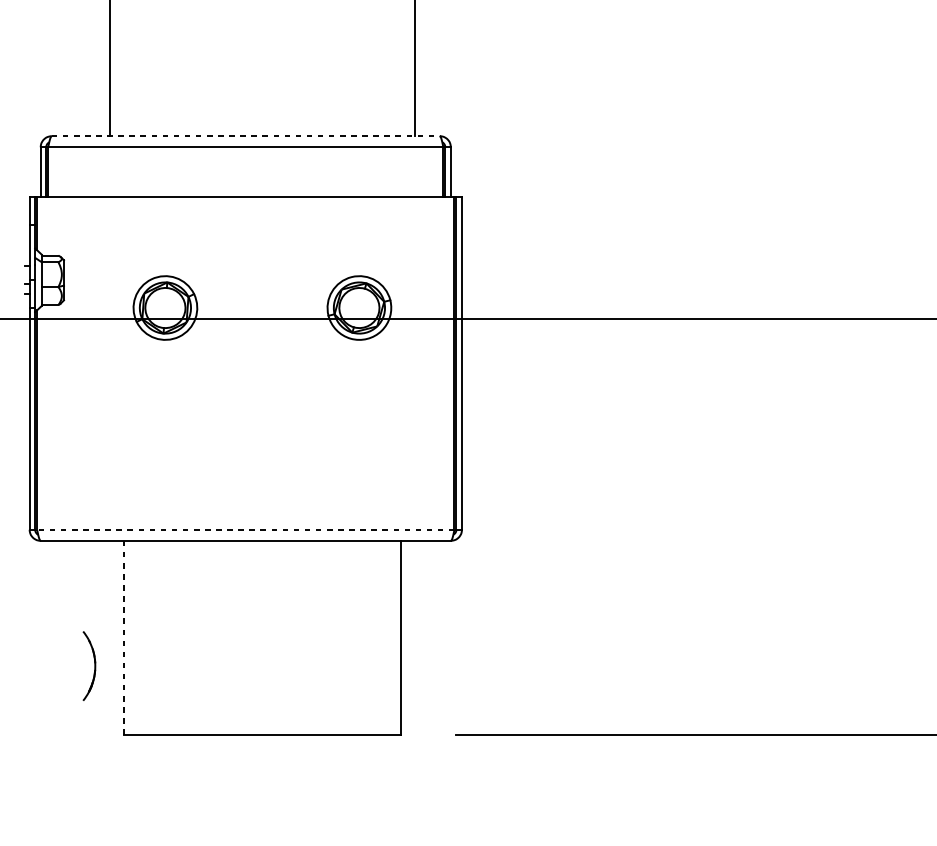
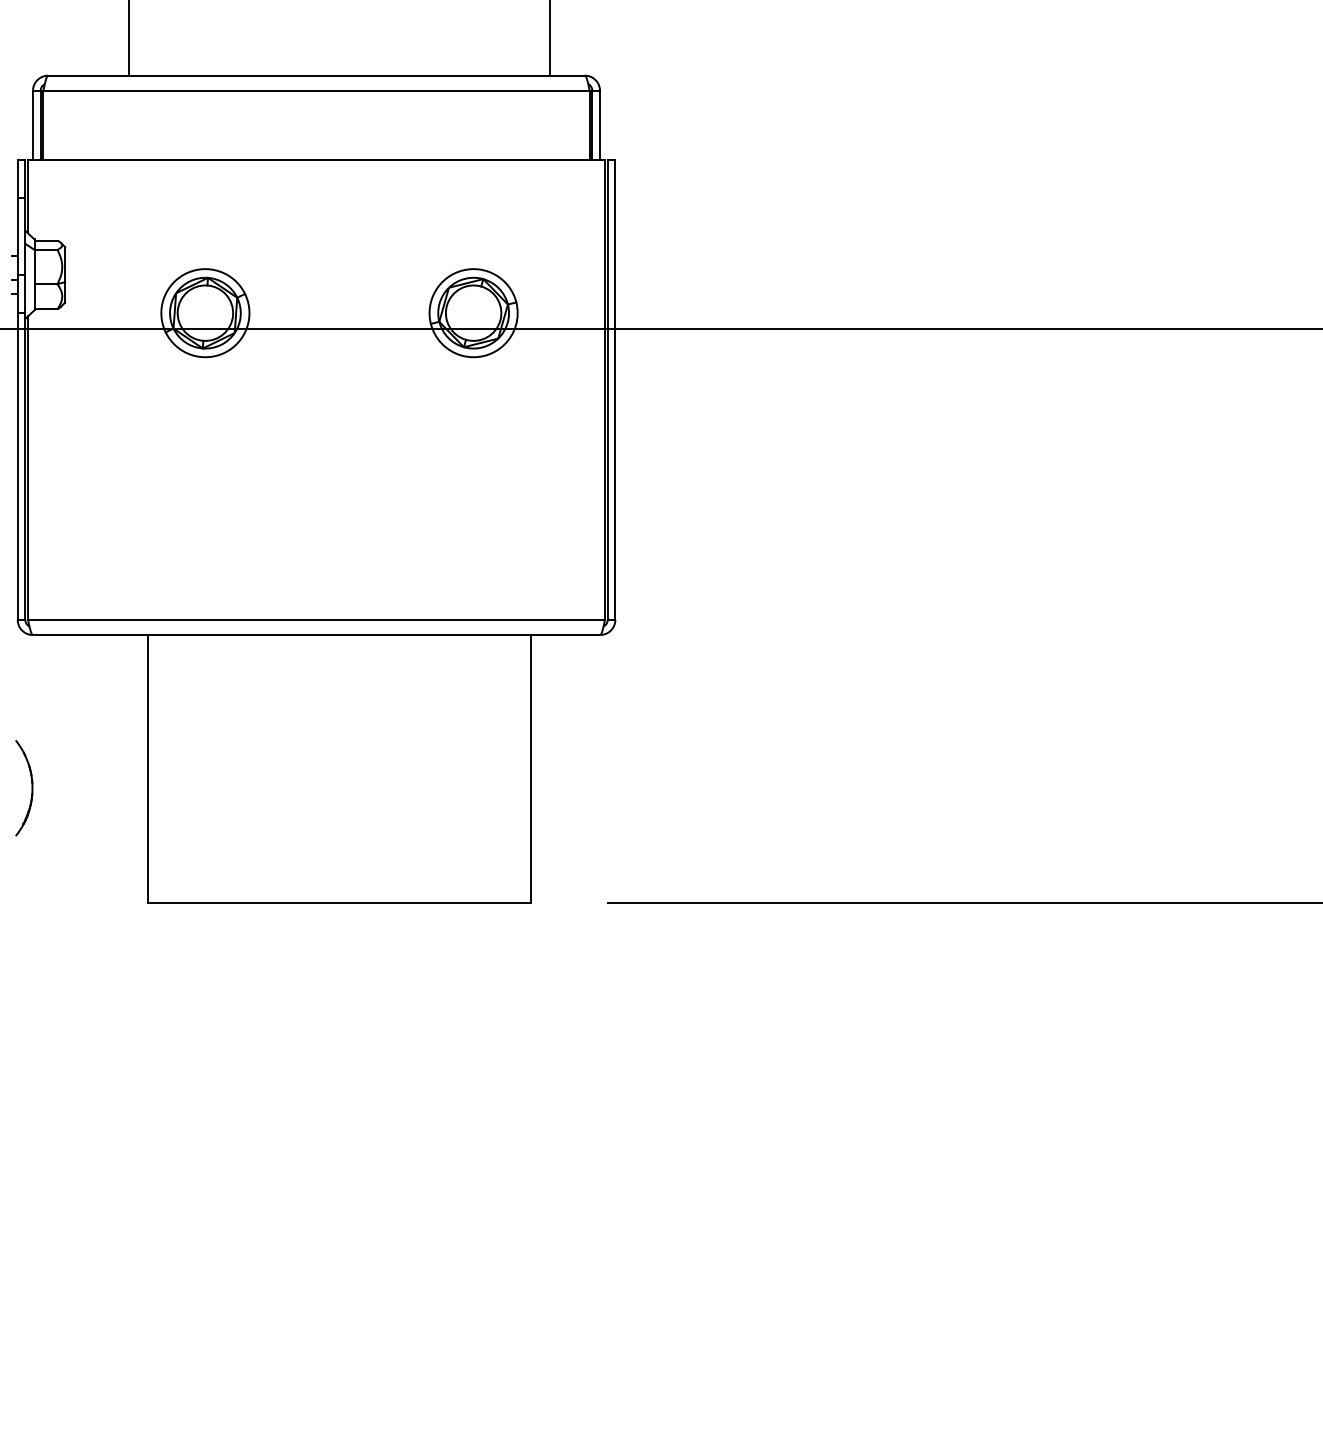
line: (246, 136) -> (317, 75), dashed -> solid
line: (245, 529) -> (316, 619), dashed -> solid
line: (123, 638) -> (147, 769), dashed -> solid
part: (94, 666) -> (31, 788), moved

